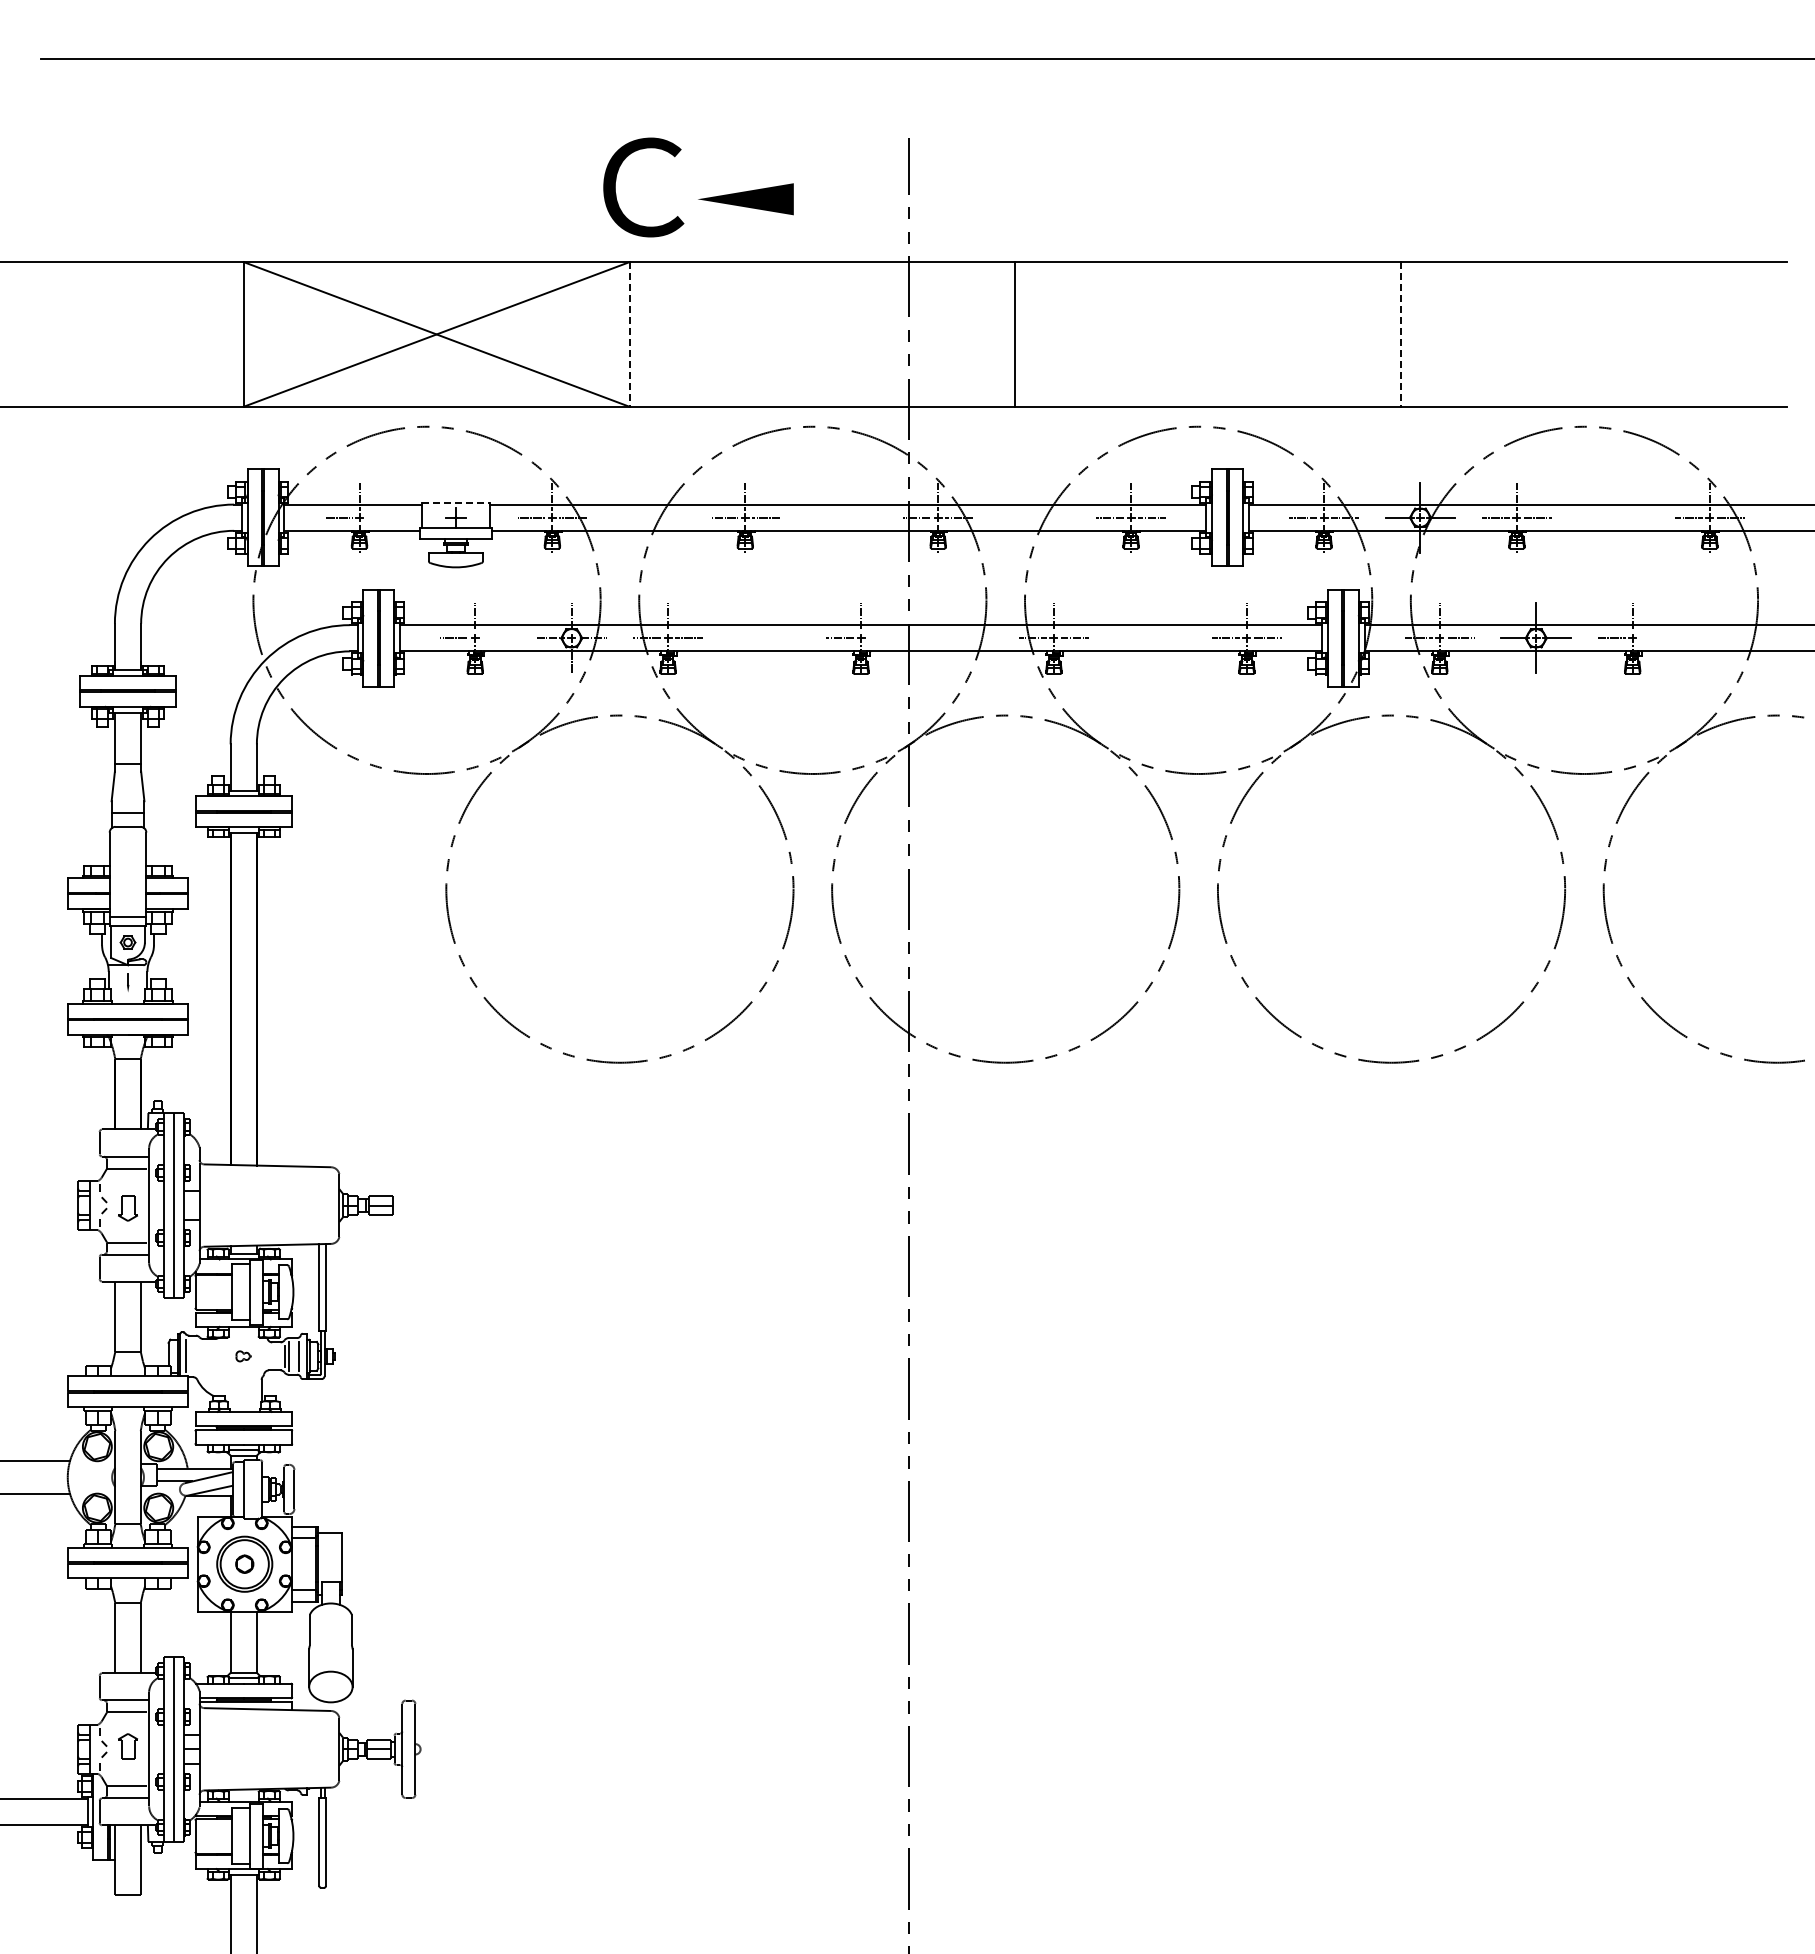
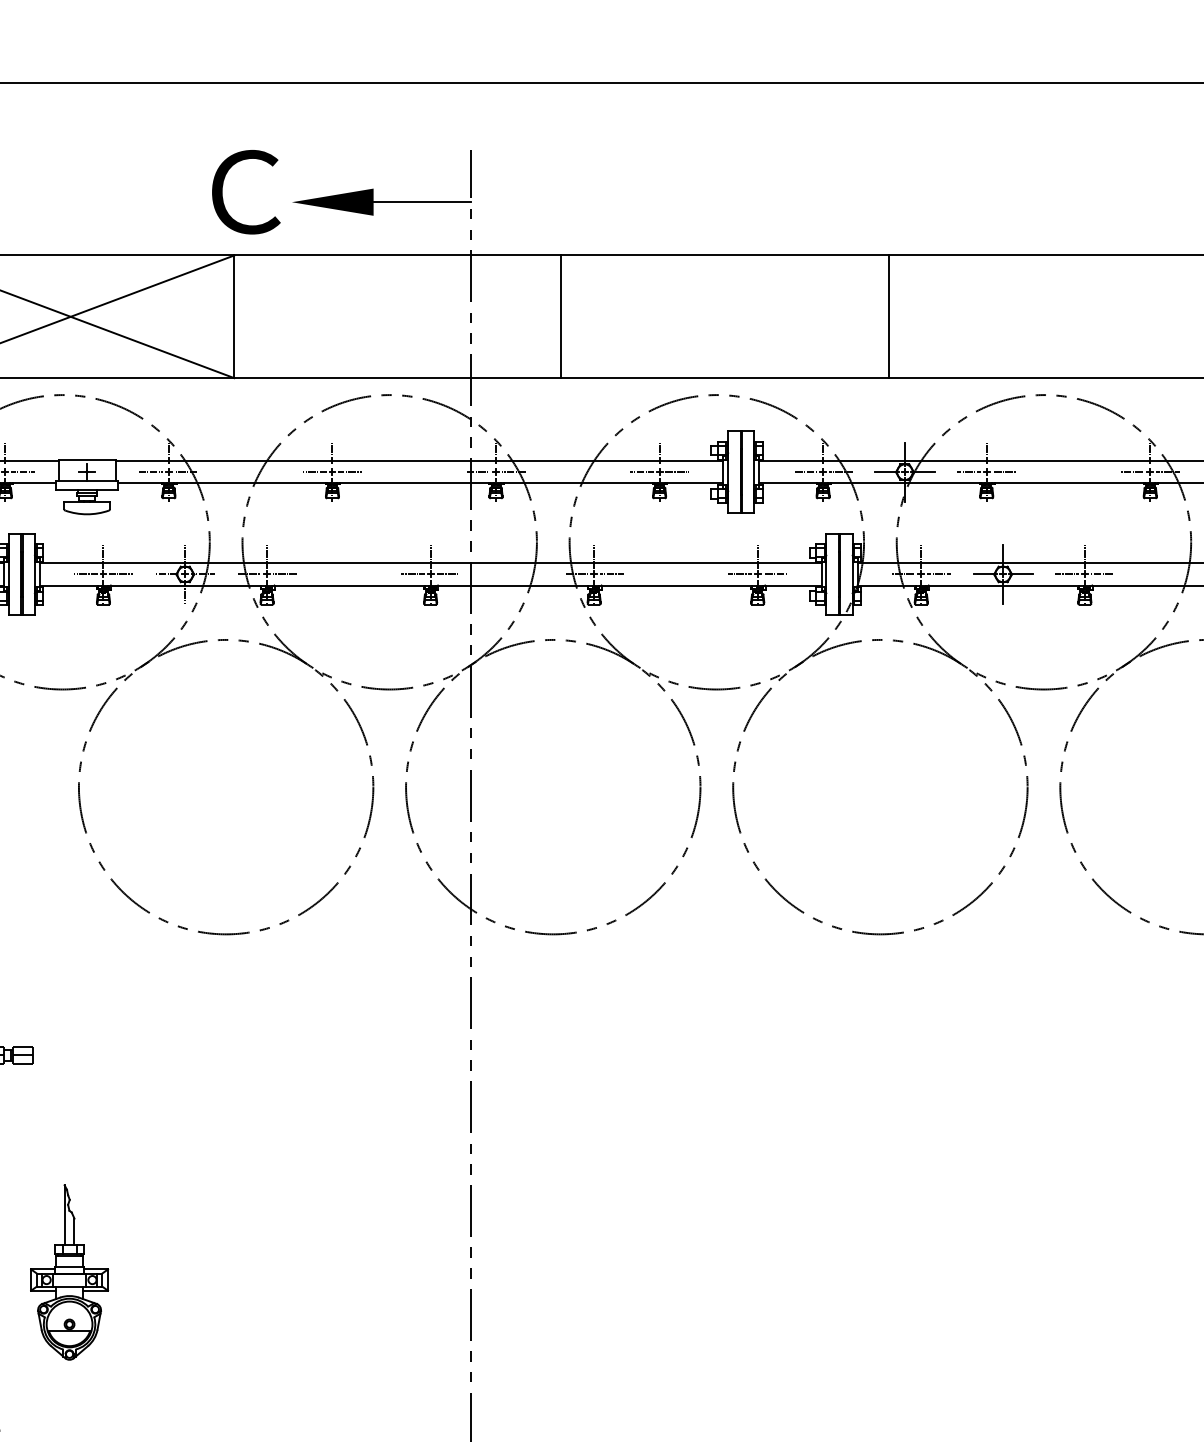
line: (850, 199) -> (421, 202), added
line: (629, 334) -> (234, 316), dashed -> solid
line: (1401, 334) -> (888, 316), dashed -> solid
line: (455, 503) -> (86, 460), dashed -> solid
line: (380, 517) -> (23, 472), added
line: (496, 638) -> (121, 574), added
line: (881, 638) -> (447, 574), added
line: (1653, 638) -> (1102, 574), added
part: (434, 1461) -> (68, 1272), added

